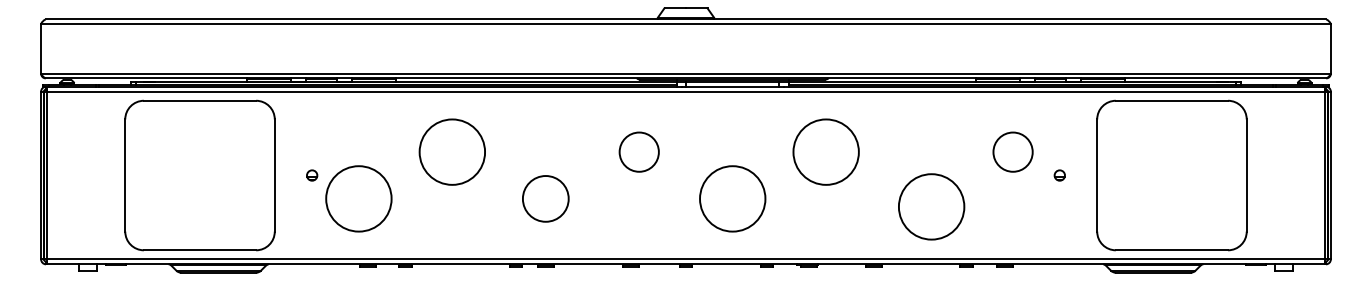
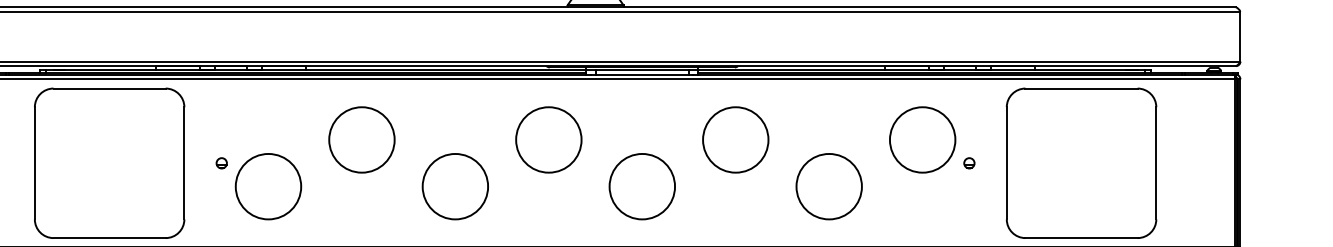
circle: (638, 151) -> (548, 139), size x1.67
circle: (1012, 151) -> (922, 139), size x1.67
circle: (545, 198) -> (455, 186), size x1.43
circle: (931, 206) -> (829, 186), moved

